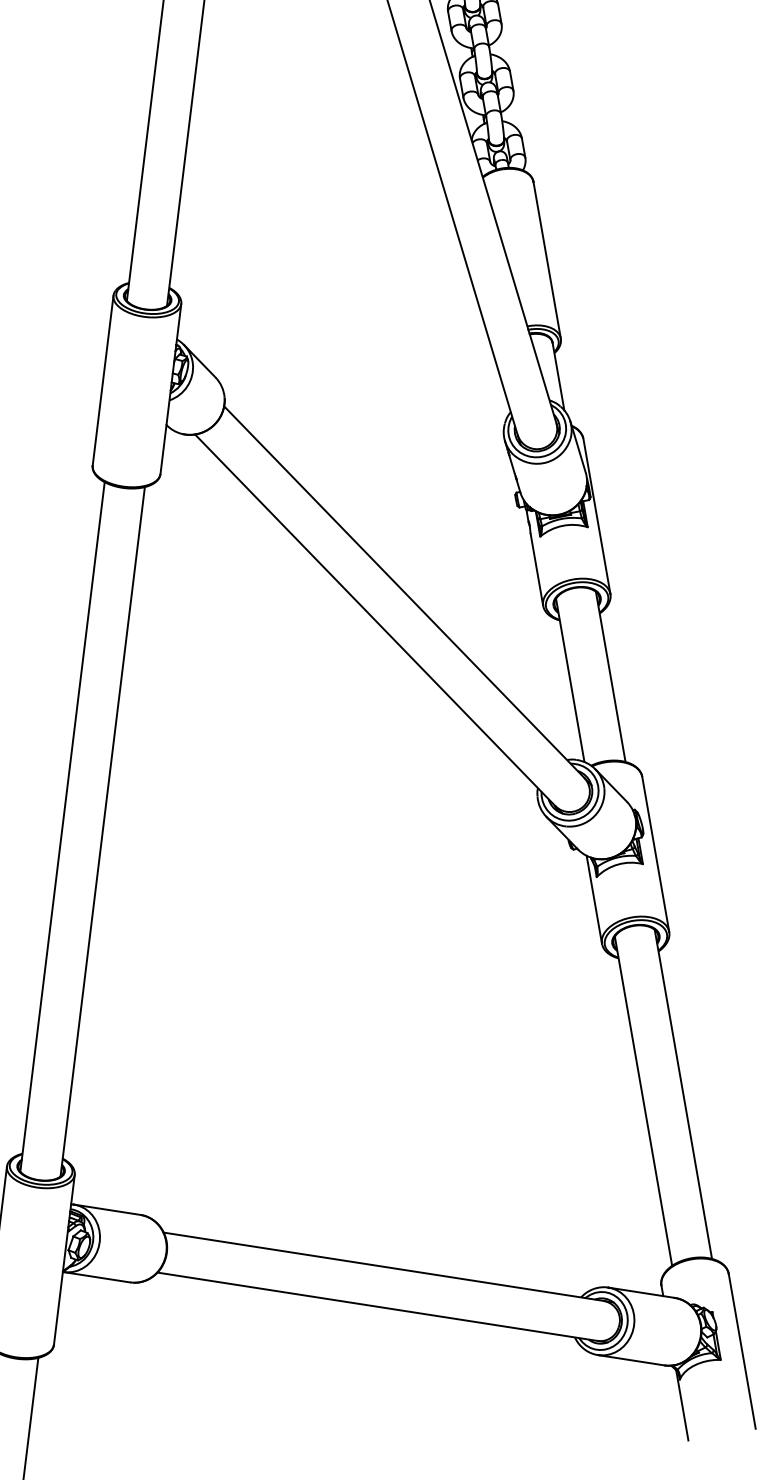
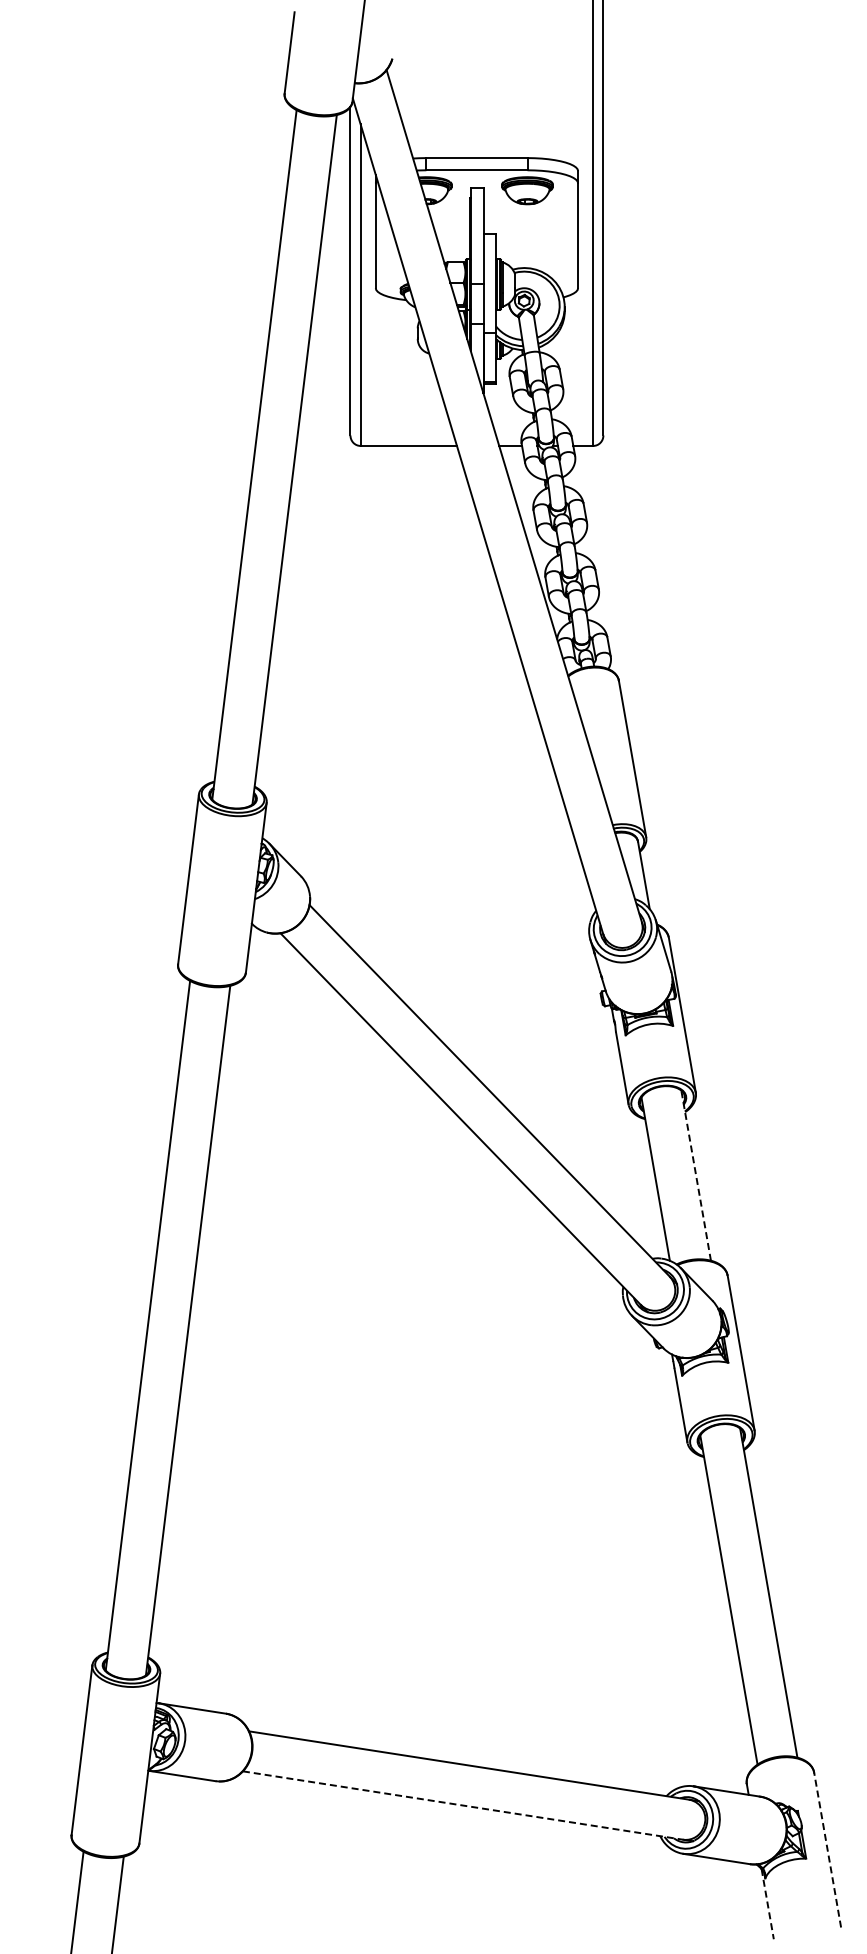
line: (611, 676) -> (696, 1175), solid -> dashed
line: (378, 1306) -> (463, 1805), solid -> dashed
line: (742, 1351) -> (827, 1850), solid -> dashed
line: (682, 1405) -> (767, 1904), solid -> dashed

